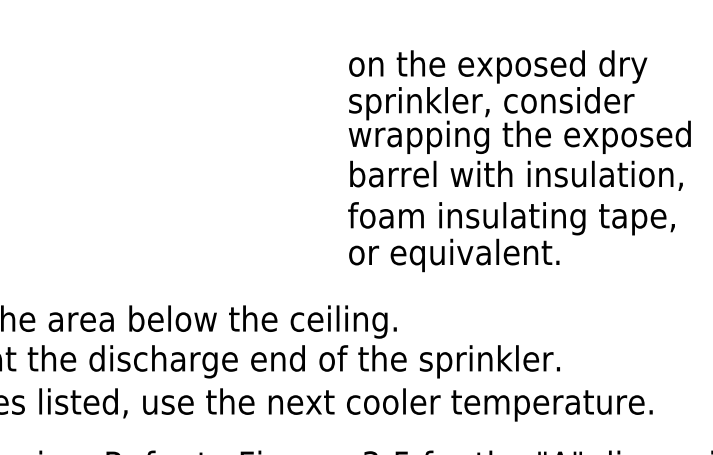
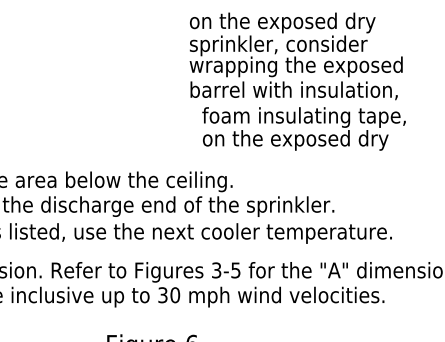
text: (518, 120) -> (295, 56), moved
text: (512, 255) -> (304, 140), or equivalent. -> on the exposed dry

